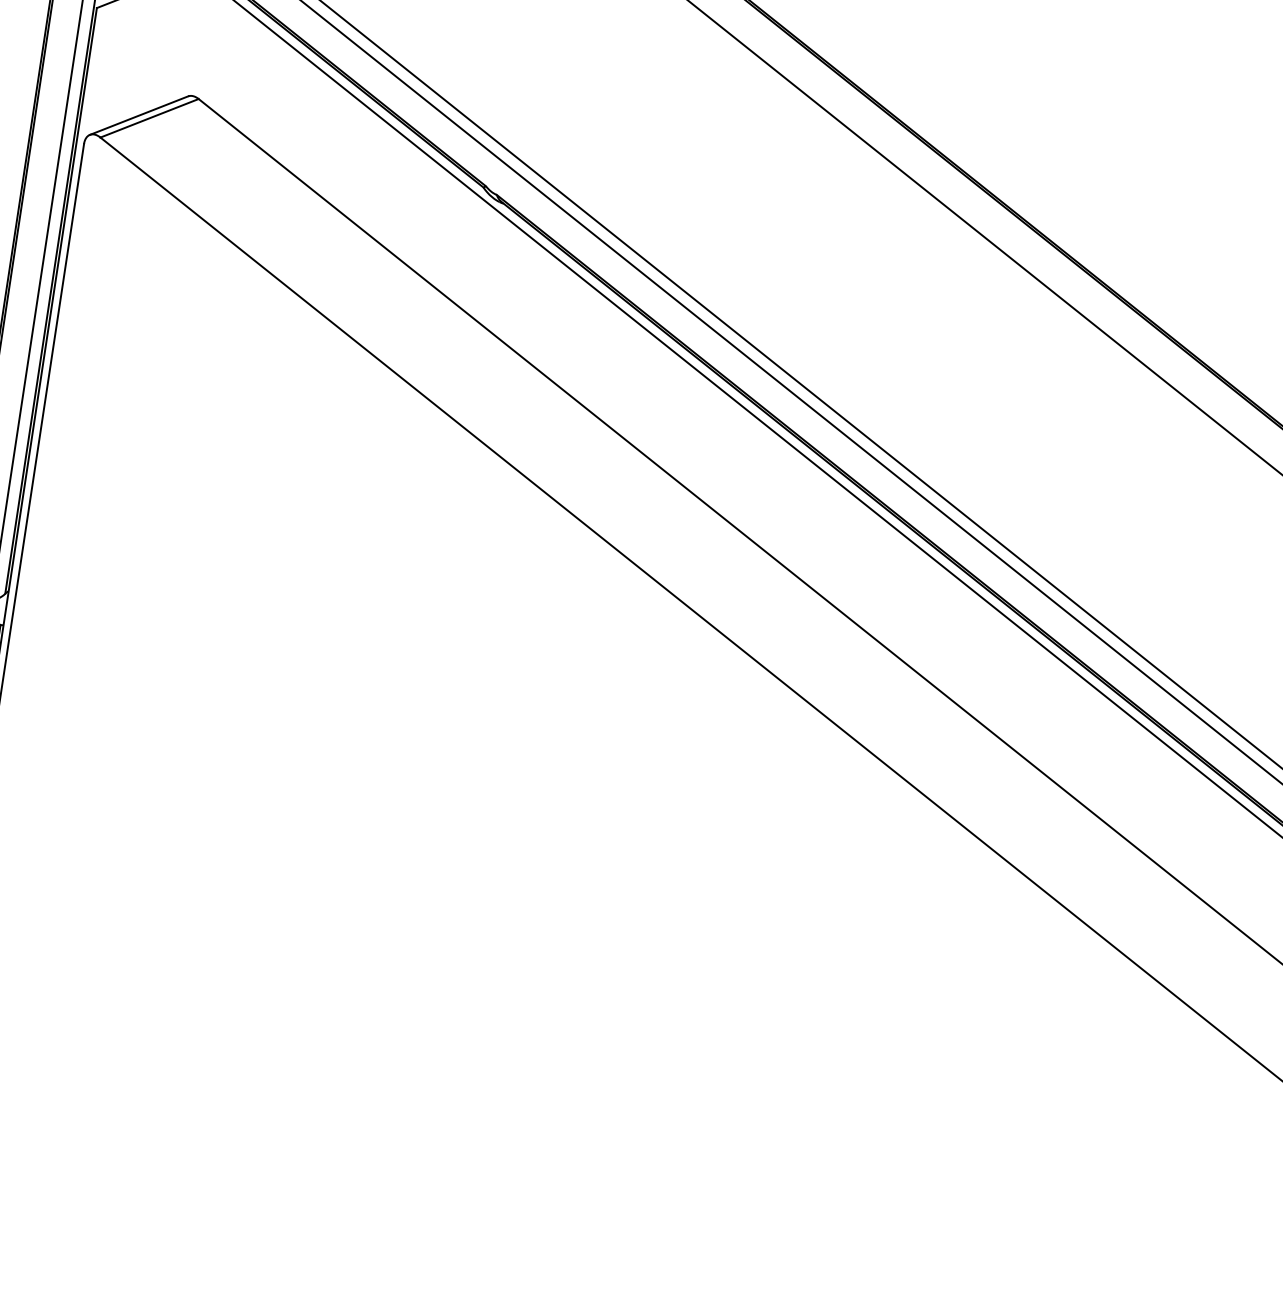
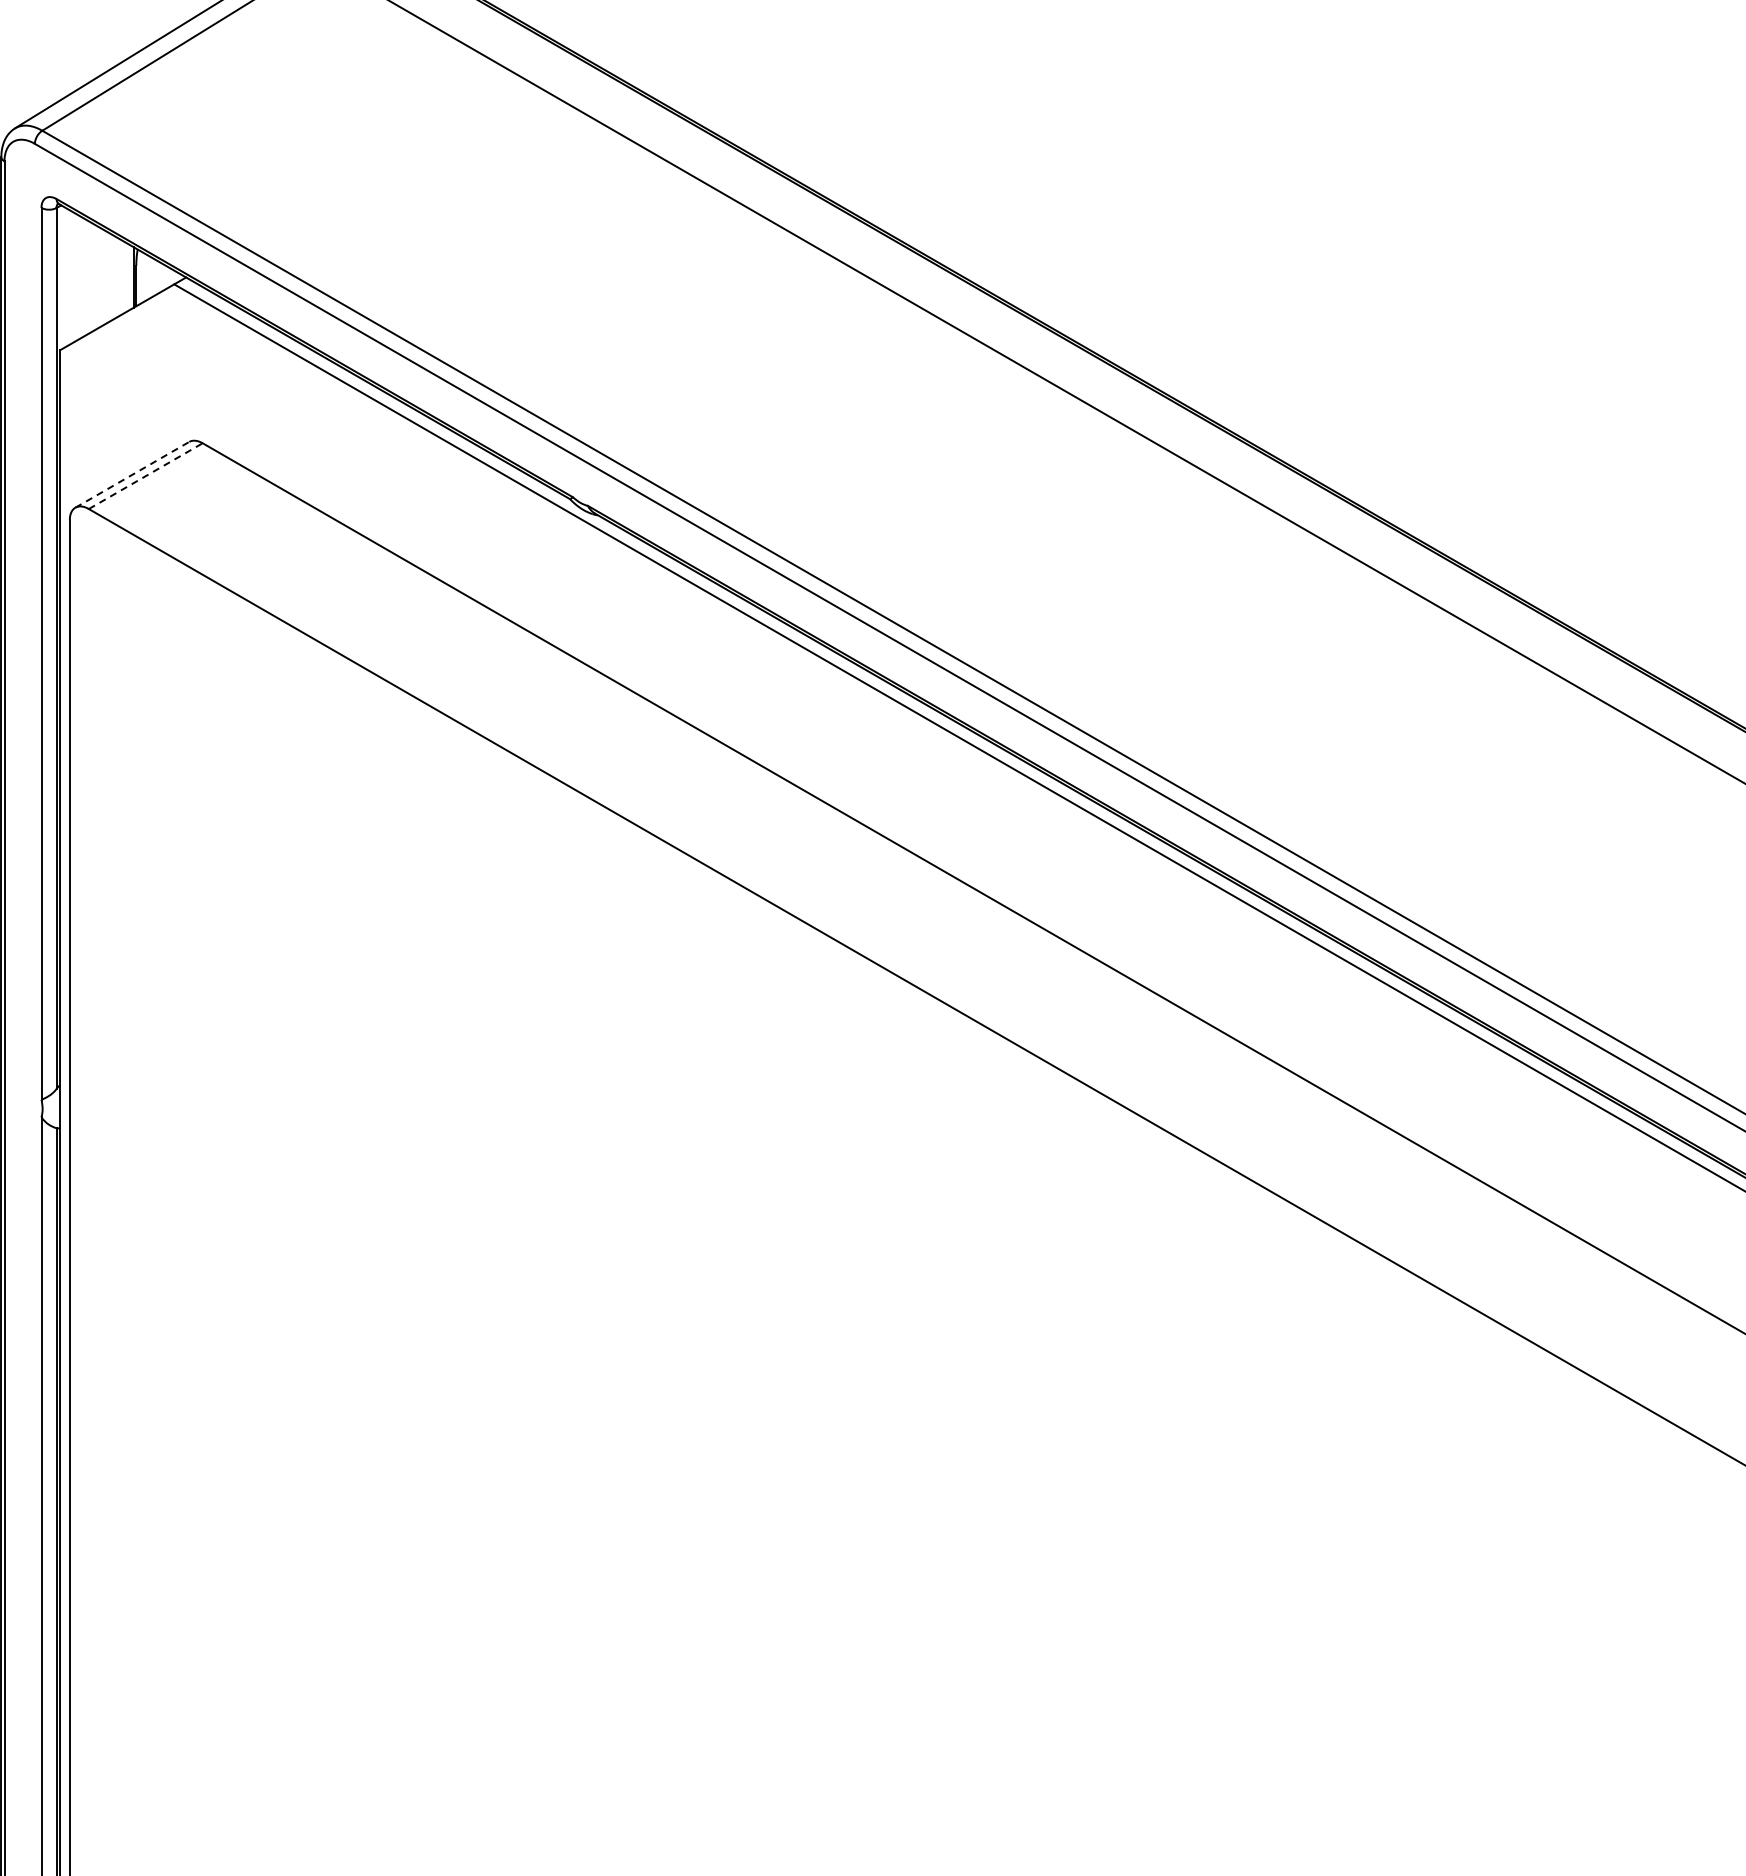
line: (139, 115) -> (132, 474), solid -> dashed
line: (149, 118) -> (145, 476), solid -> dashed

